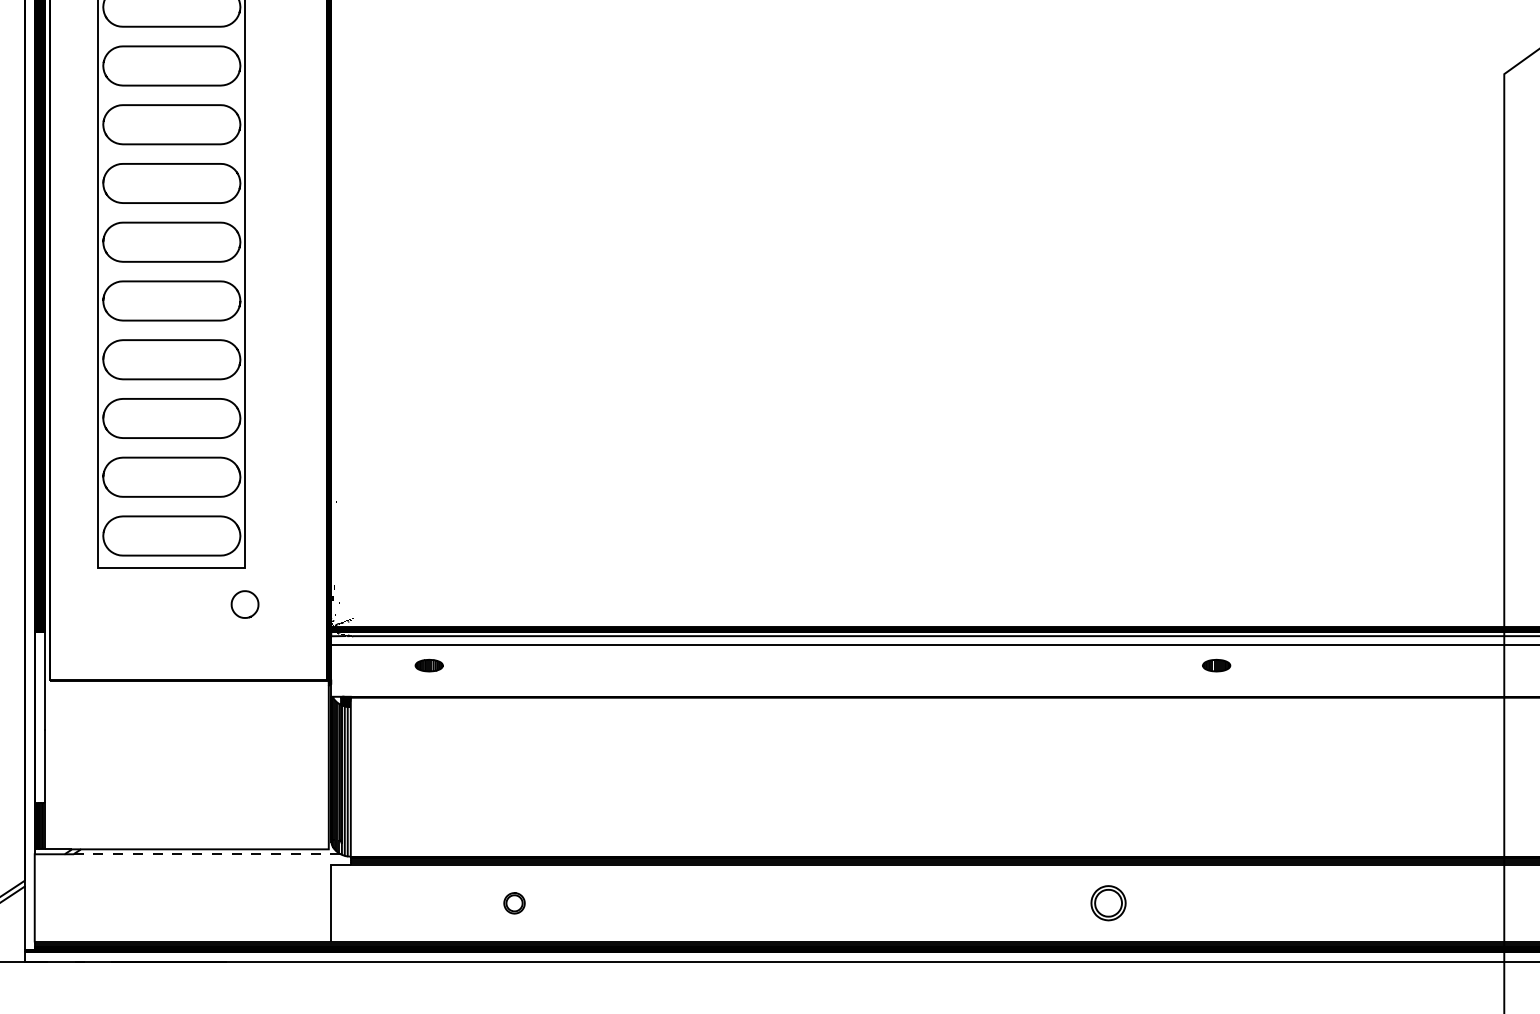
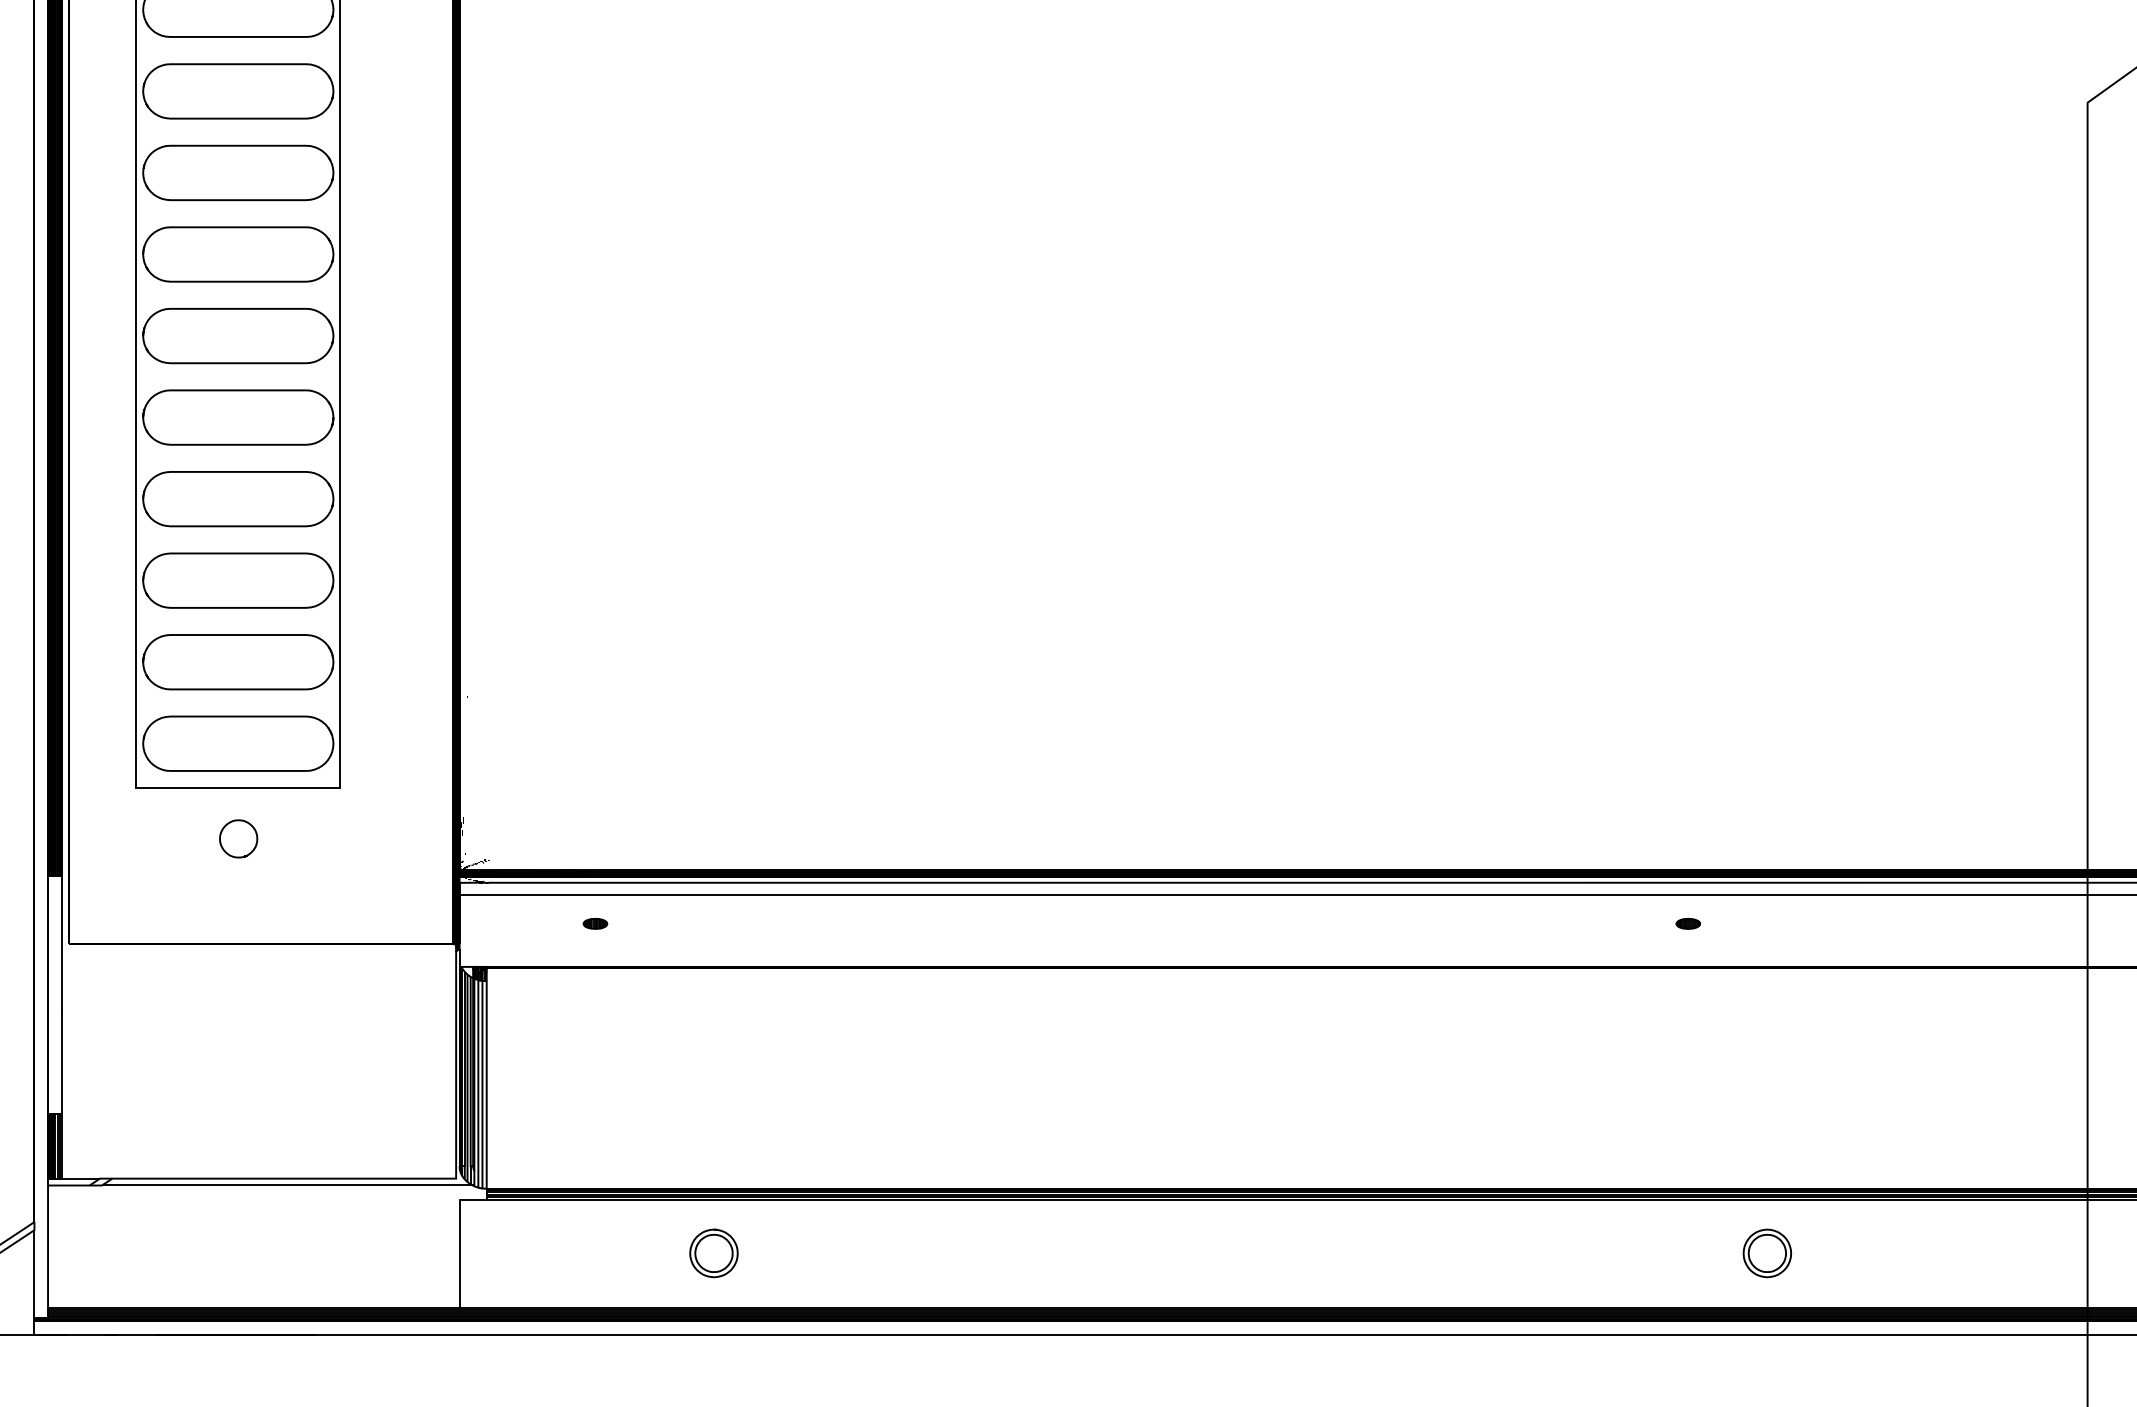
part: (244, 604) -> (237, 838), moved
part: (428, 665) -> (594, 923), size x0.62
part: (1216, 665) -> (1688, 923), size x0.62
line: (209, 854) -> (290, 1185), dashed -> solid
part: (514, 903) -> (713, 1253), size x1.67
part: (1108, 903) -> (1767, 1253), moved

